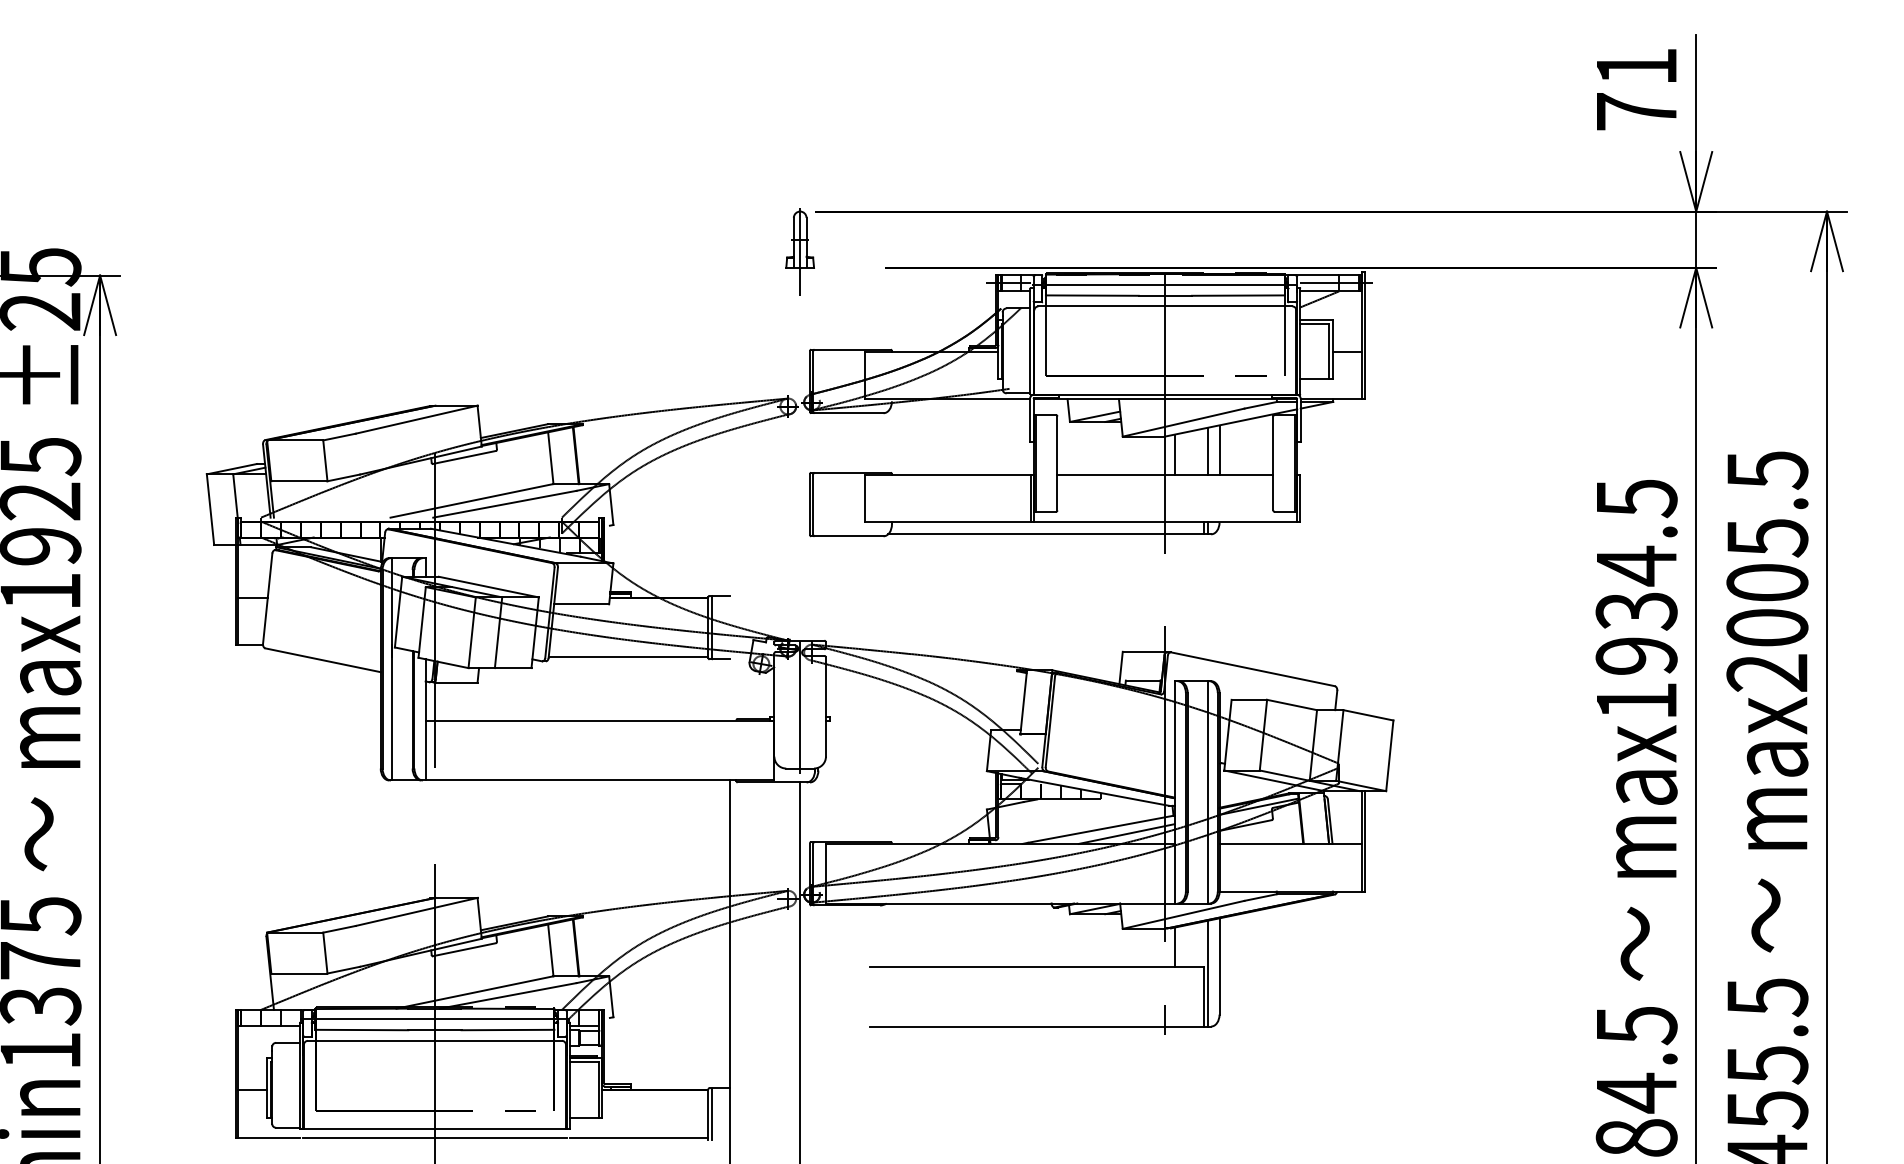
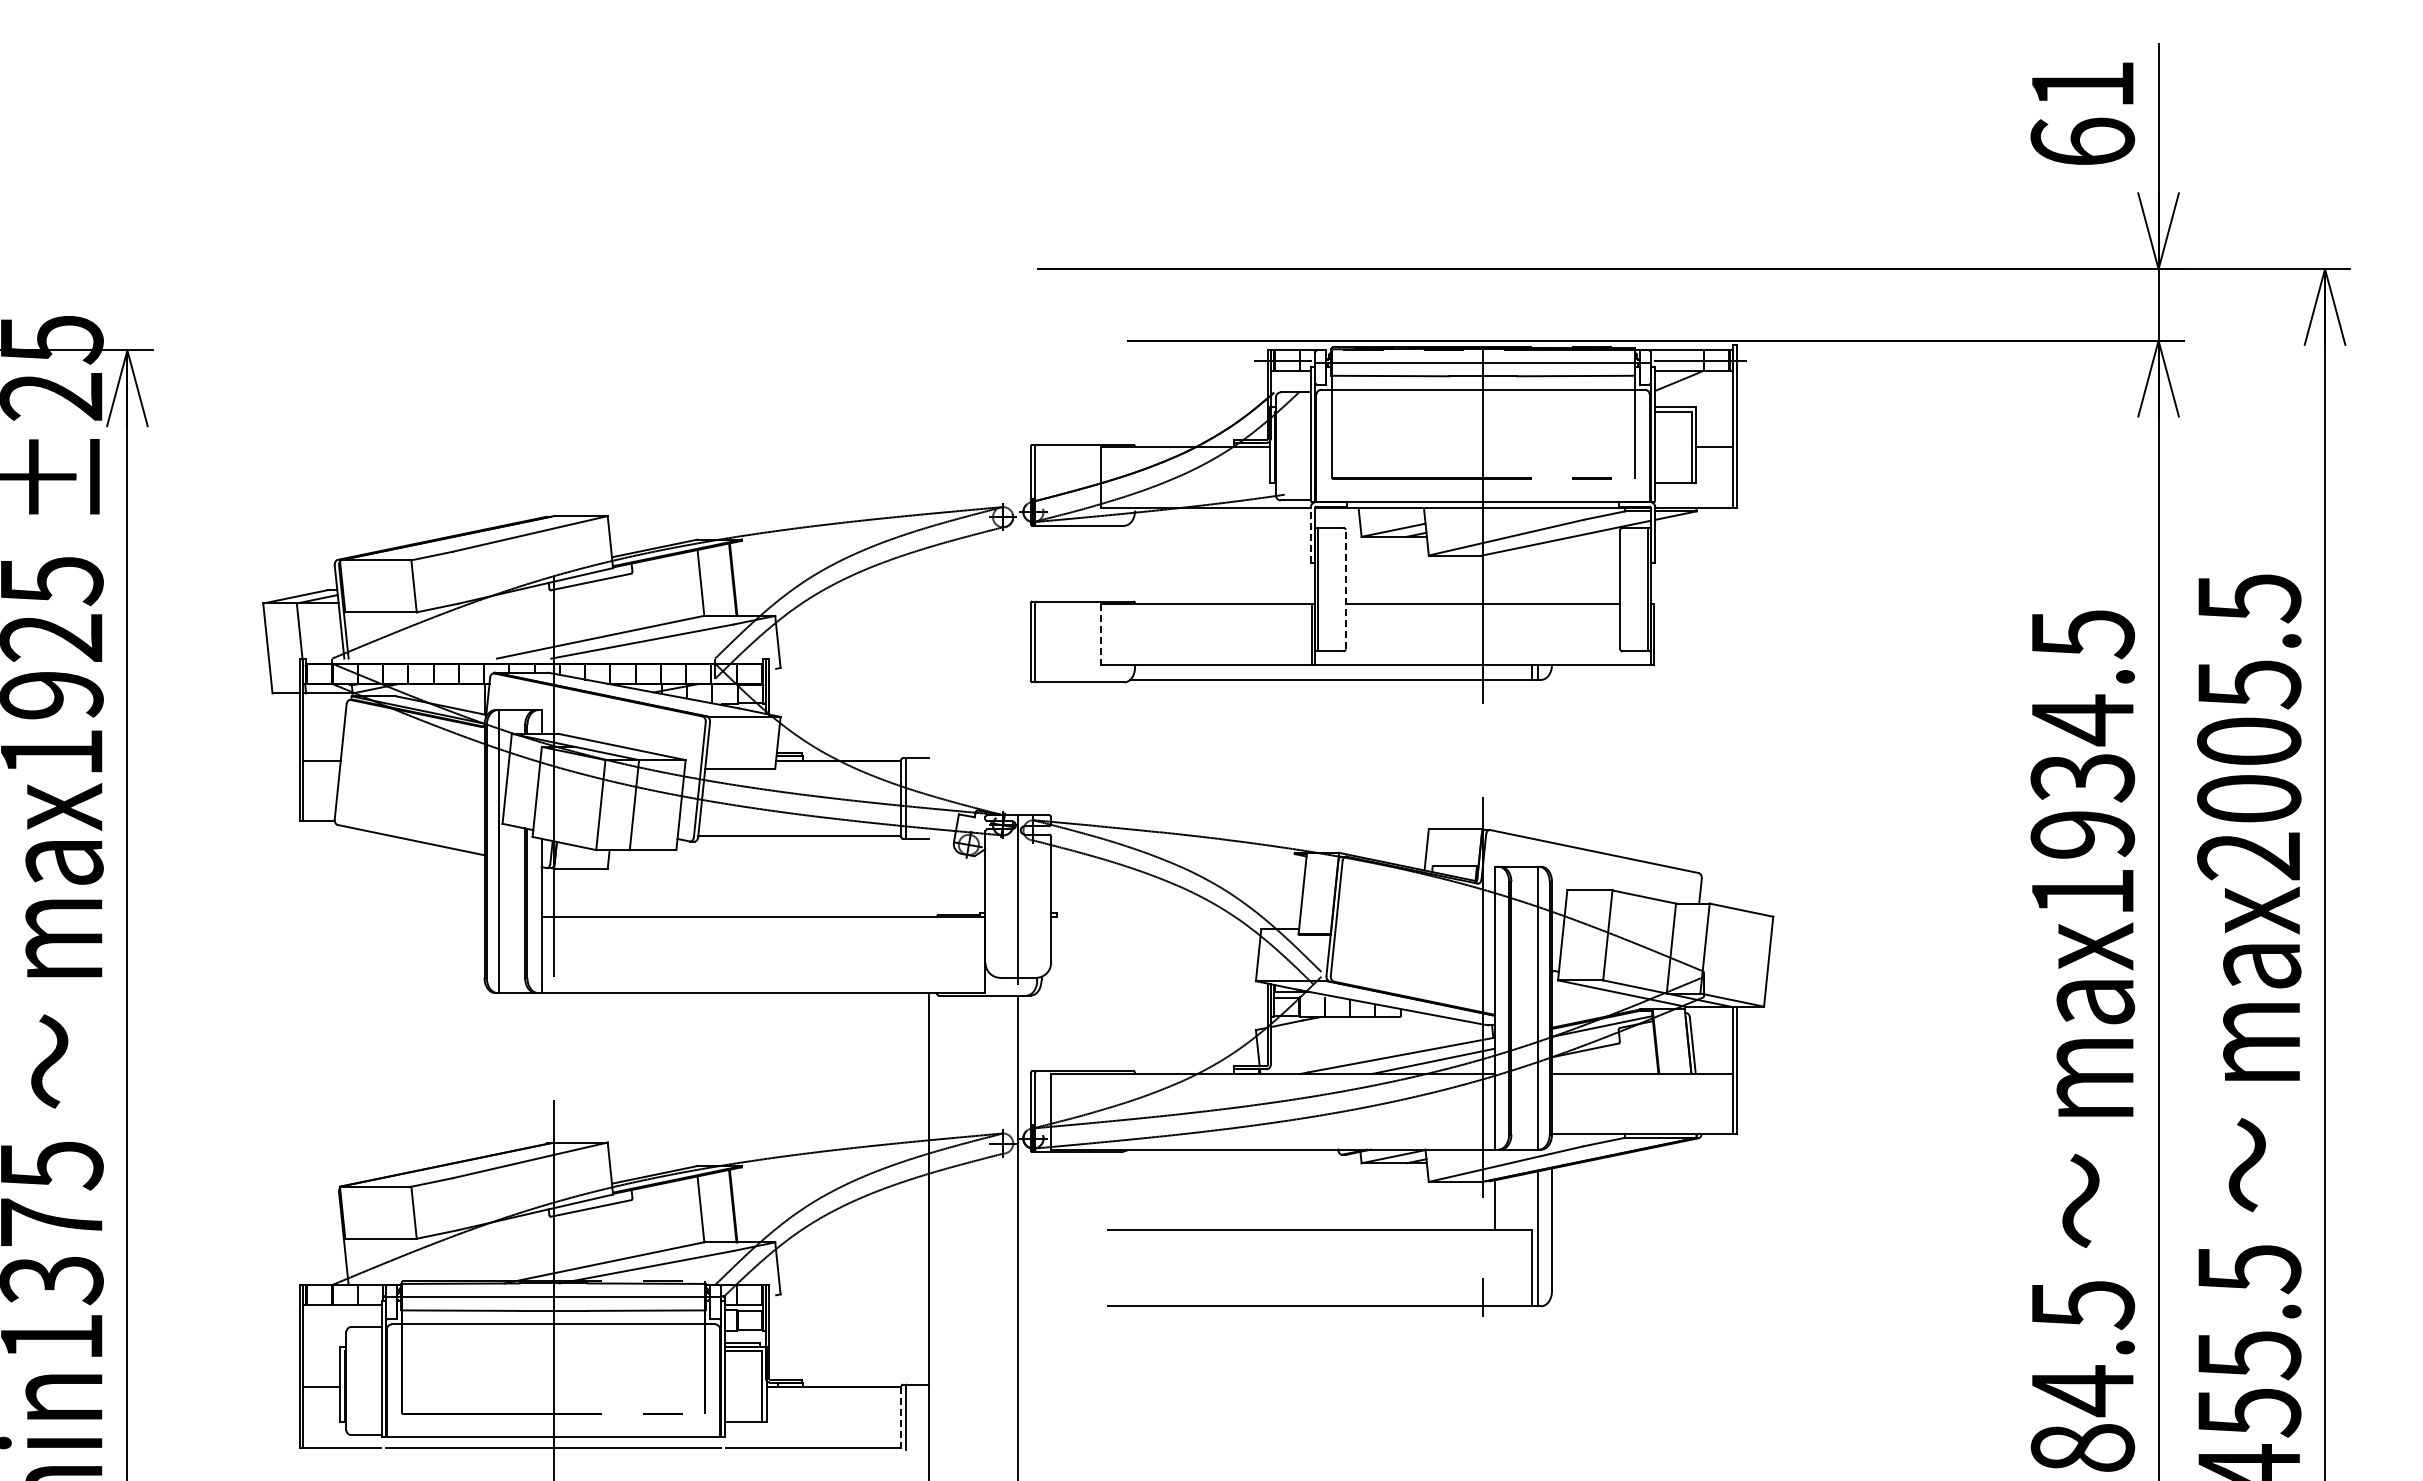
text: (1636, 111) -> (2082, 141), 71 -> 61
part: (799, 251) -> (1017, 319), removed
line: (1029, 420) -> (1310, 535), solid -> dashed
line: (1219, 450) -> (1552, 573), removed
line: (1208, 451) -> (1537, 574), removed
line: (1174, 454) -> (1494, 578), removed
line: (1057, 463) -> (1345, 589), solid -> dashed
line: (865, 498) -> (1101, 634), solid -> dashed
line: (708, 1114) -> (901, 1418), solid -> dashed

